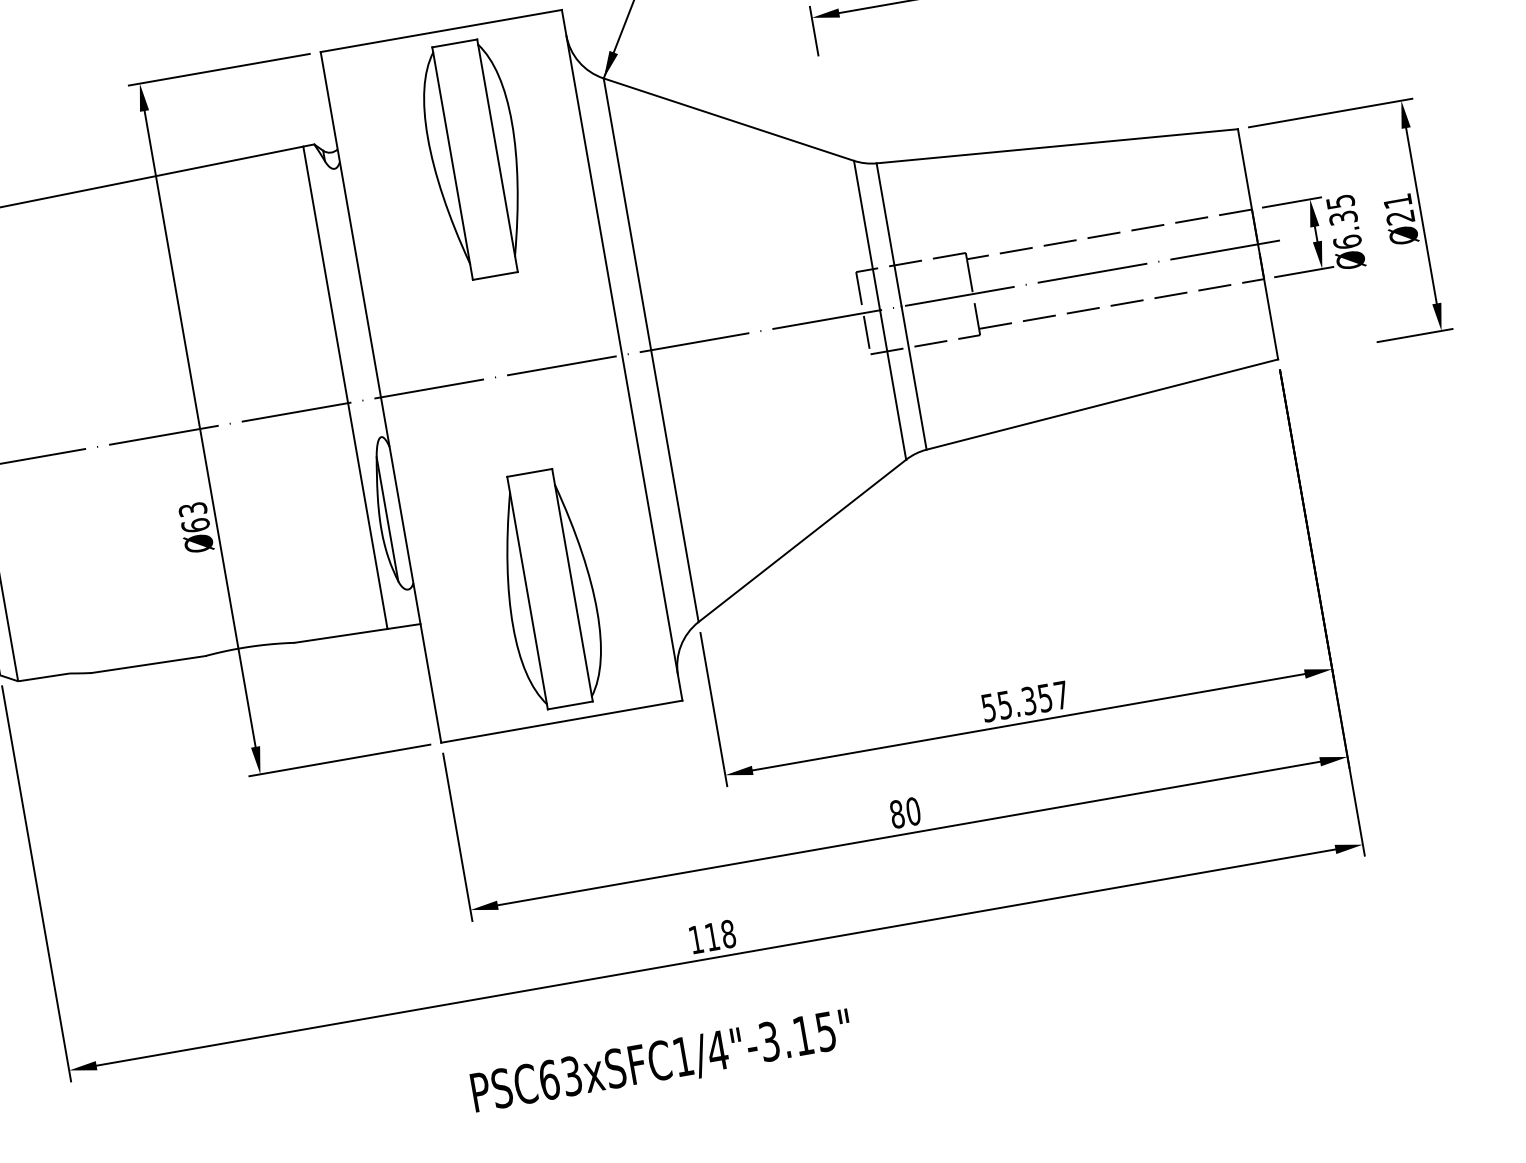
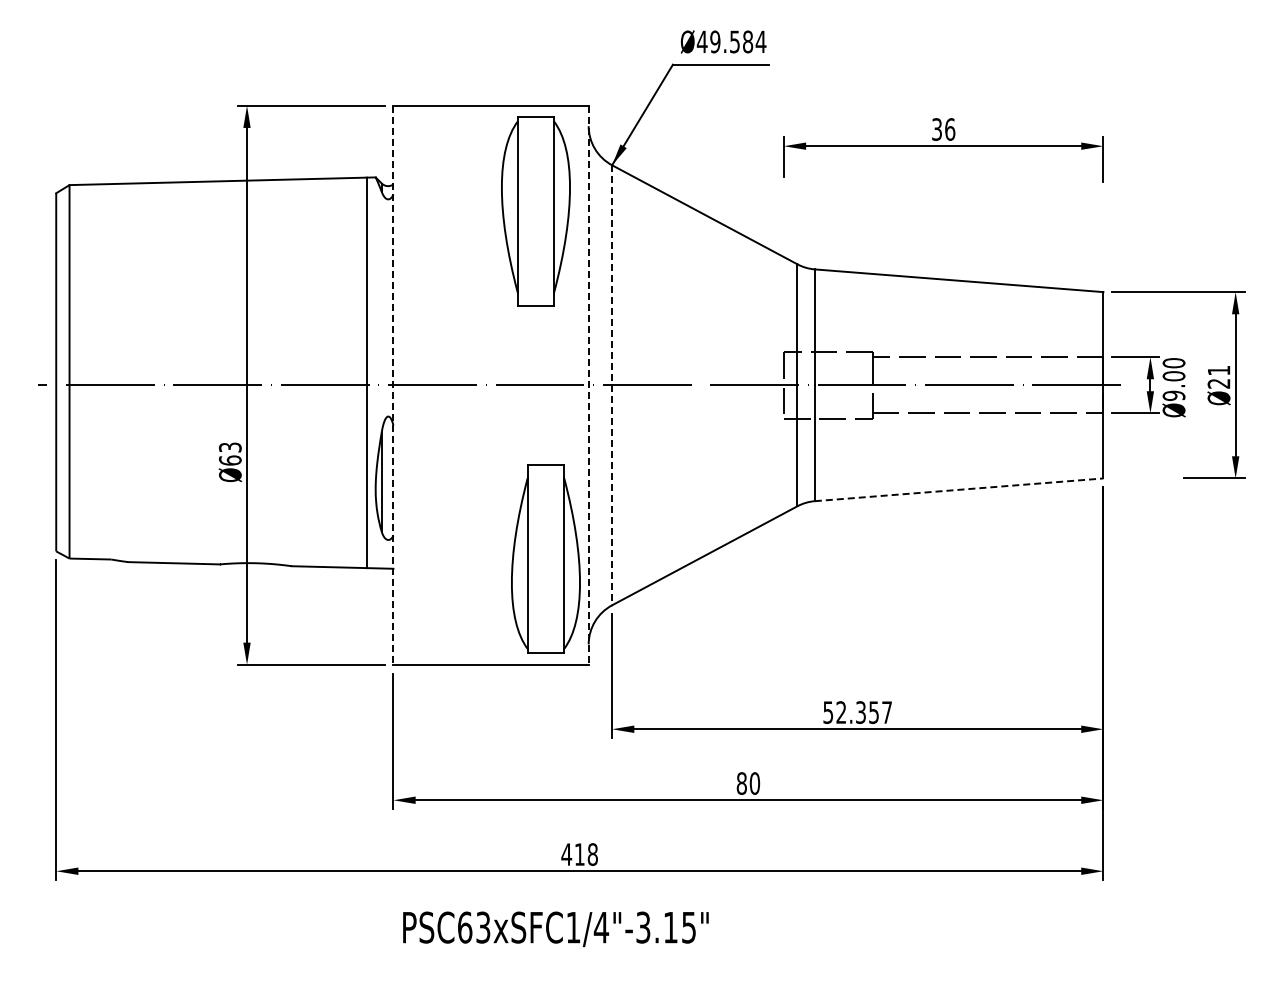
part: (474, 159) -> (535, 211), moved
text: (1343, 222) -> (1173, 379), Ø6.35 -> Ø9.00
line: (651, 350) -> (612, 385), solid -> dashed
line: (621, 355) -> (588, 385), solid -> dashed
line: (381, 397) -> (393, 385), solid -> dashed
line: (1102, 404) -> (959, 489), solid -> dashed
part: (549, 588) -> (545, 558), moved
text: (1005, 705) -> (841, 712), 55.357 -> 52.357
text: (695, 939) -> (566, 854), 118 -> 418
text: (661, 1061) -> (555, 928), moved

